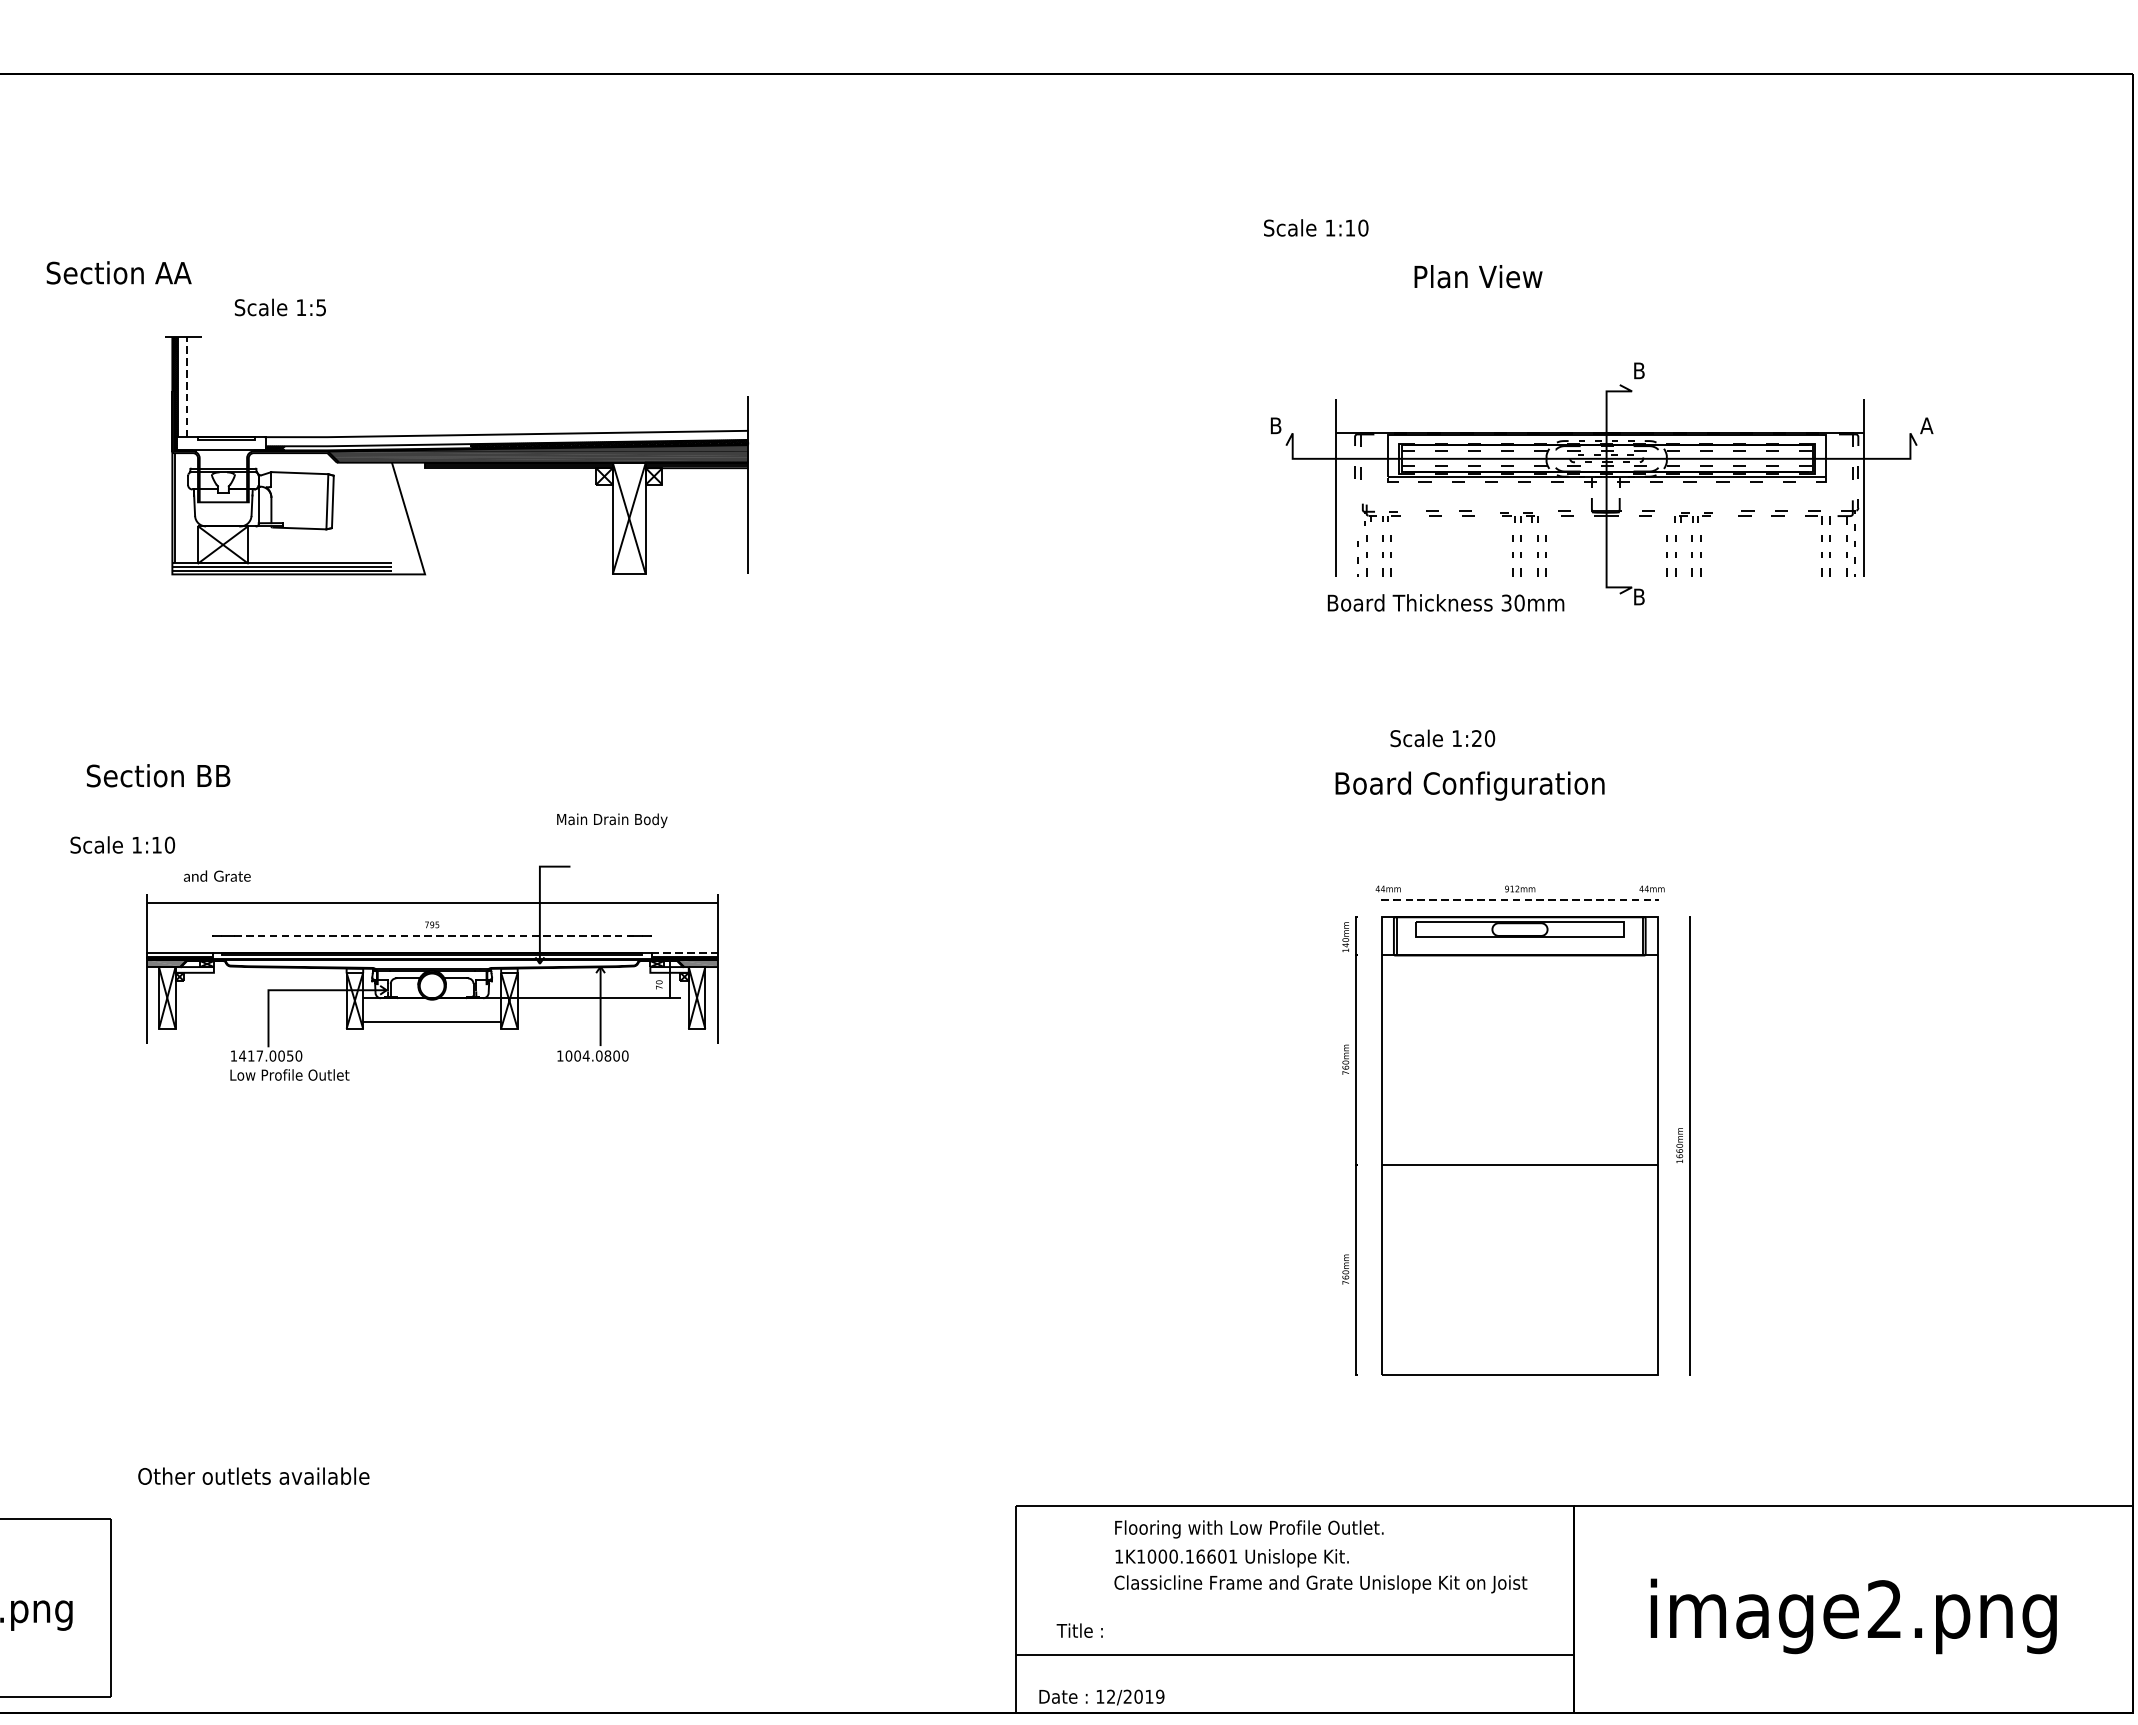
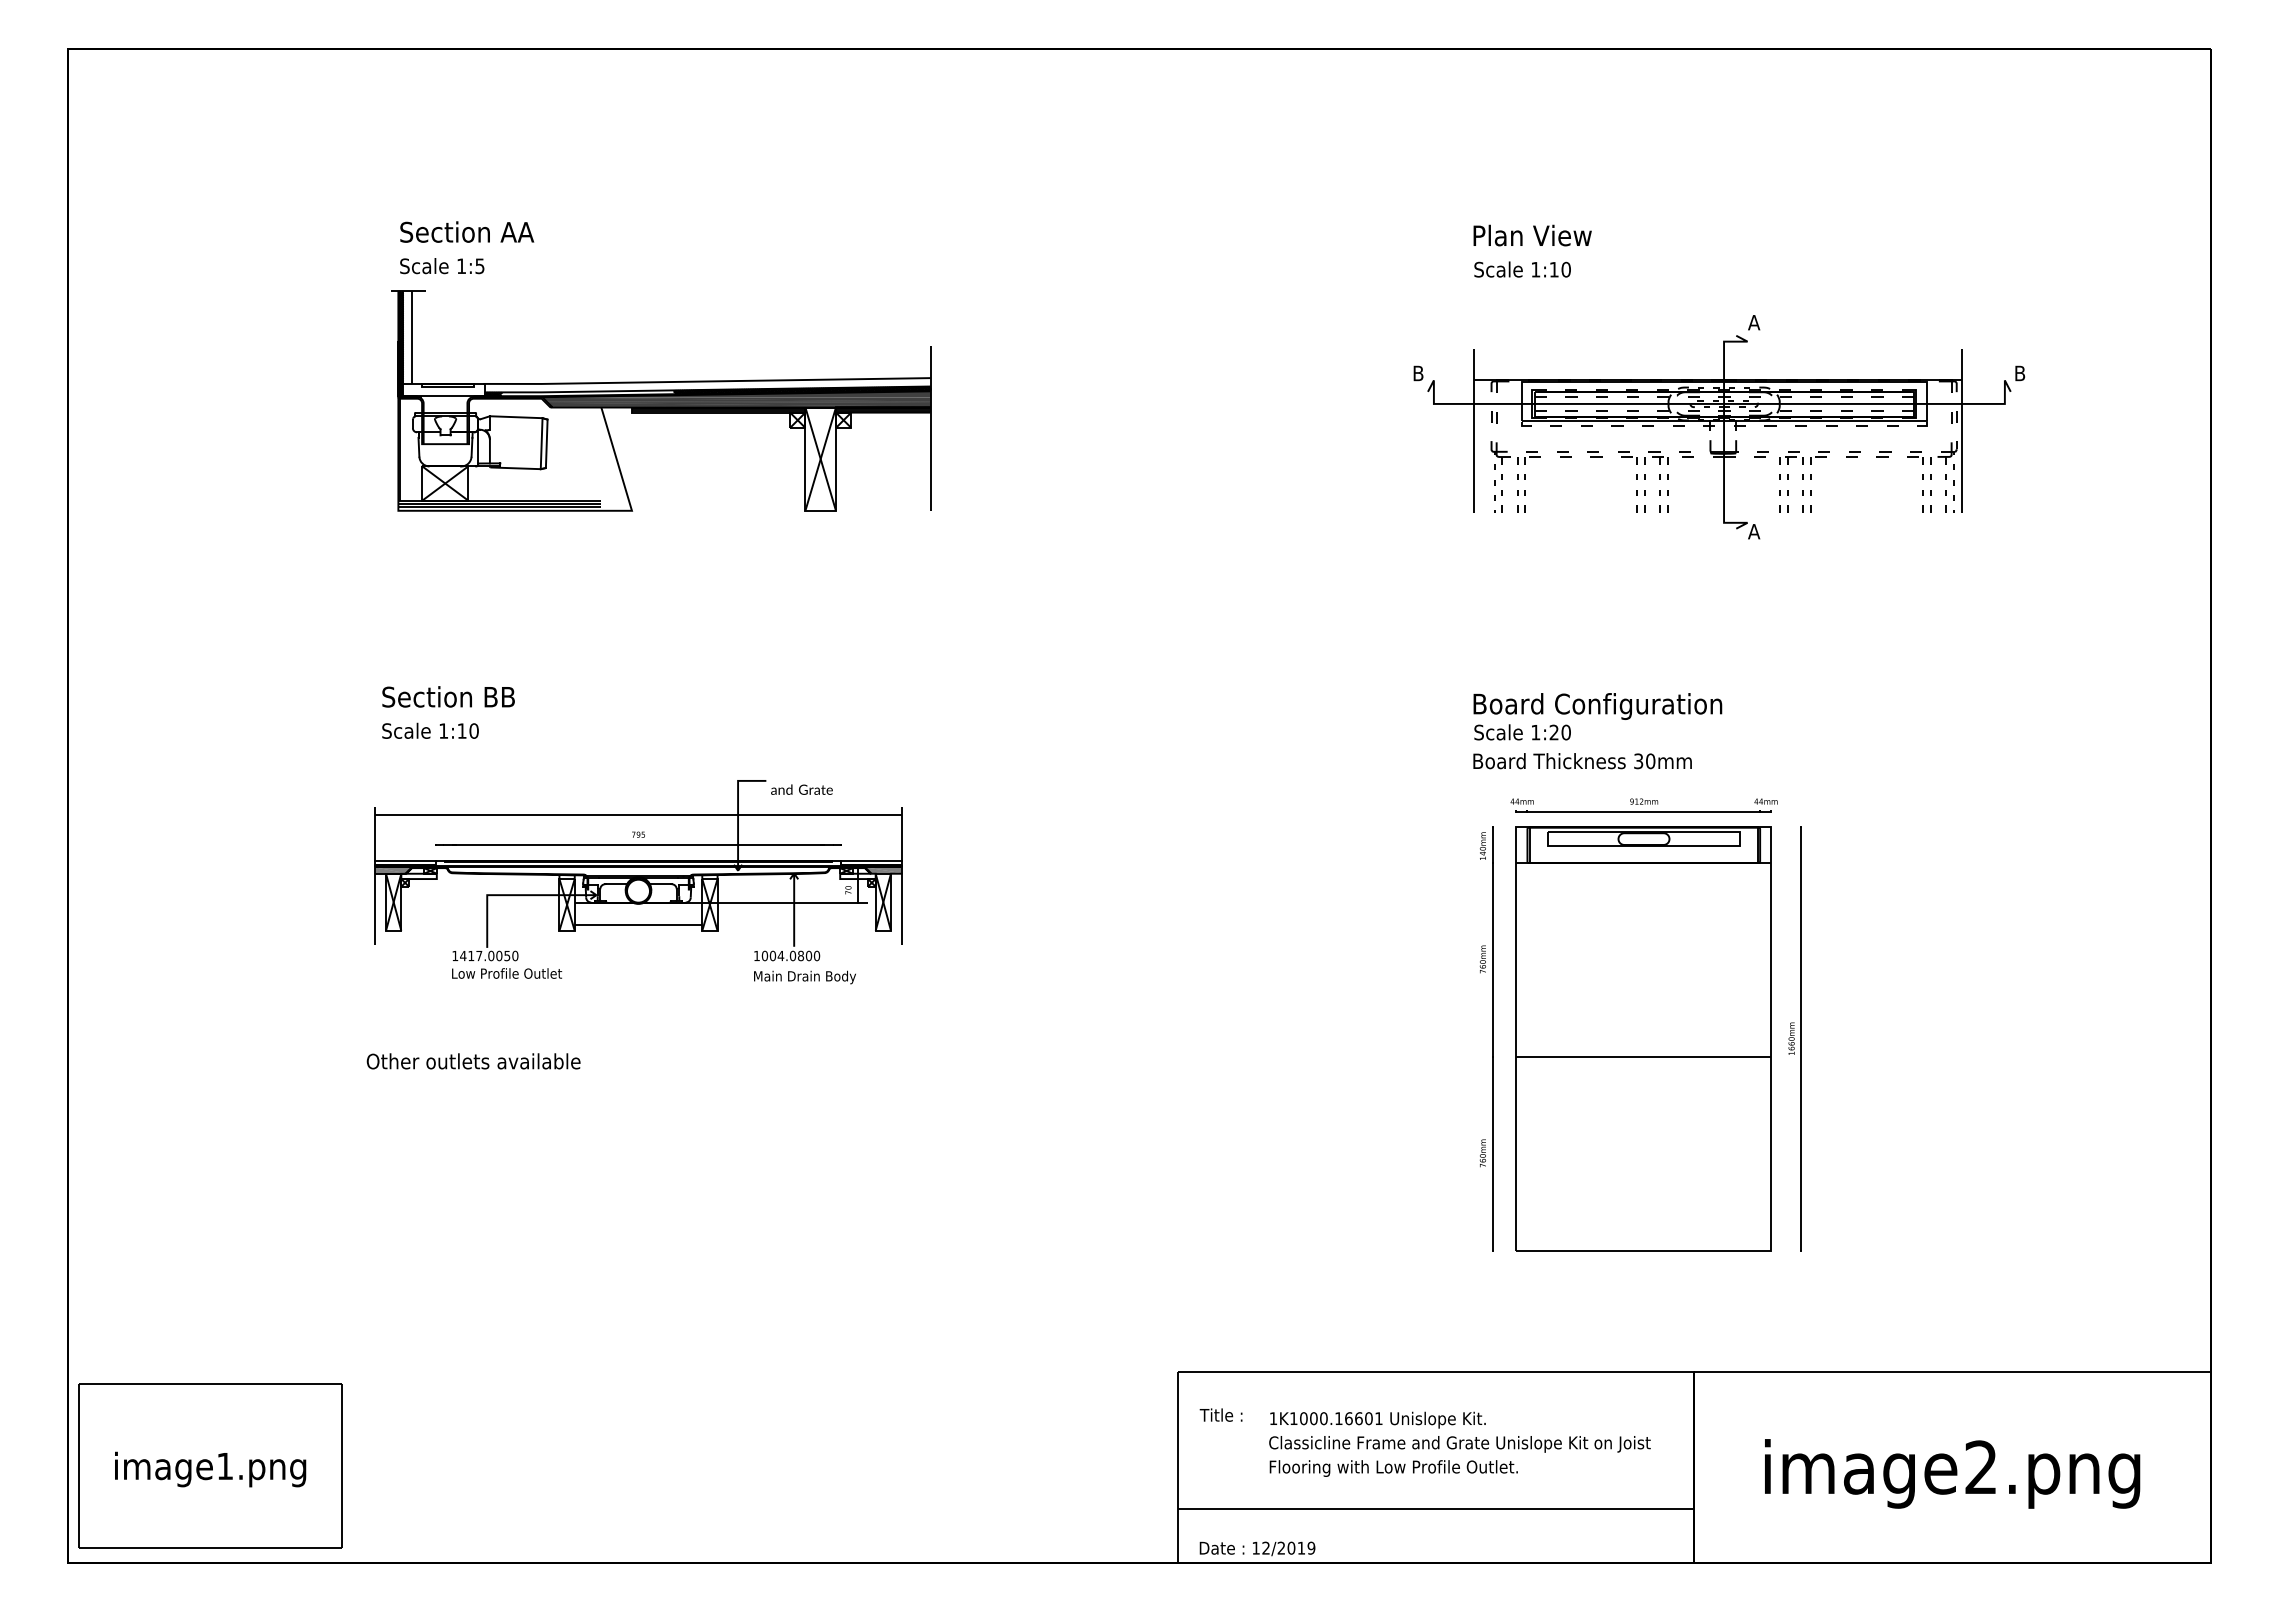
text: (1316, 227) -> (1522, 269), moved
text: (119, 272) -> (467, 231), moved
text: (1478, 276) -> (1532, 235), moved
text: (280, 307) -> (442, 266), moved
text: (1639, 370) -> (1754, 322), B -> A
line: (186, 386) -> (411, 337), dashed -> solid
text: (1927, 425) -> (2020, 373), A -> B
part: (1380, 514) -> (1515, 455), size x1.43
part: (1519, 516) -> (1643, 457), size x1.43
part: (1693, 516) -> (1804, 457), size x1.43
text: (1639, 596) -> (1754, 531), B -> A
text: (1445, 603) -> (1582, 761), moved
text: (1442, 738) -> (1522, 732), moved
text: (158, 775) -> (448, 696), moved
text: (611, 820) -> (804, 977), moved
text: (122, 844) -> (430, 730), moved
text: (216, 875) -> (801, 789), moved
line: (1520, 899) -> (1644, 811), dashed -> solid
line: (432, 935) -> (638, 844), dashed -> solid
line: (684, 952) -> (871, 860), dashed -> solid
text: (253, 1476) -> (473, 1061), moved
text: (1248, 1529) -> (1393, 1468), moved
text: (1079, 1630) -> (1220, 1414), moved

